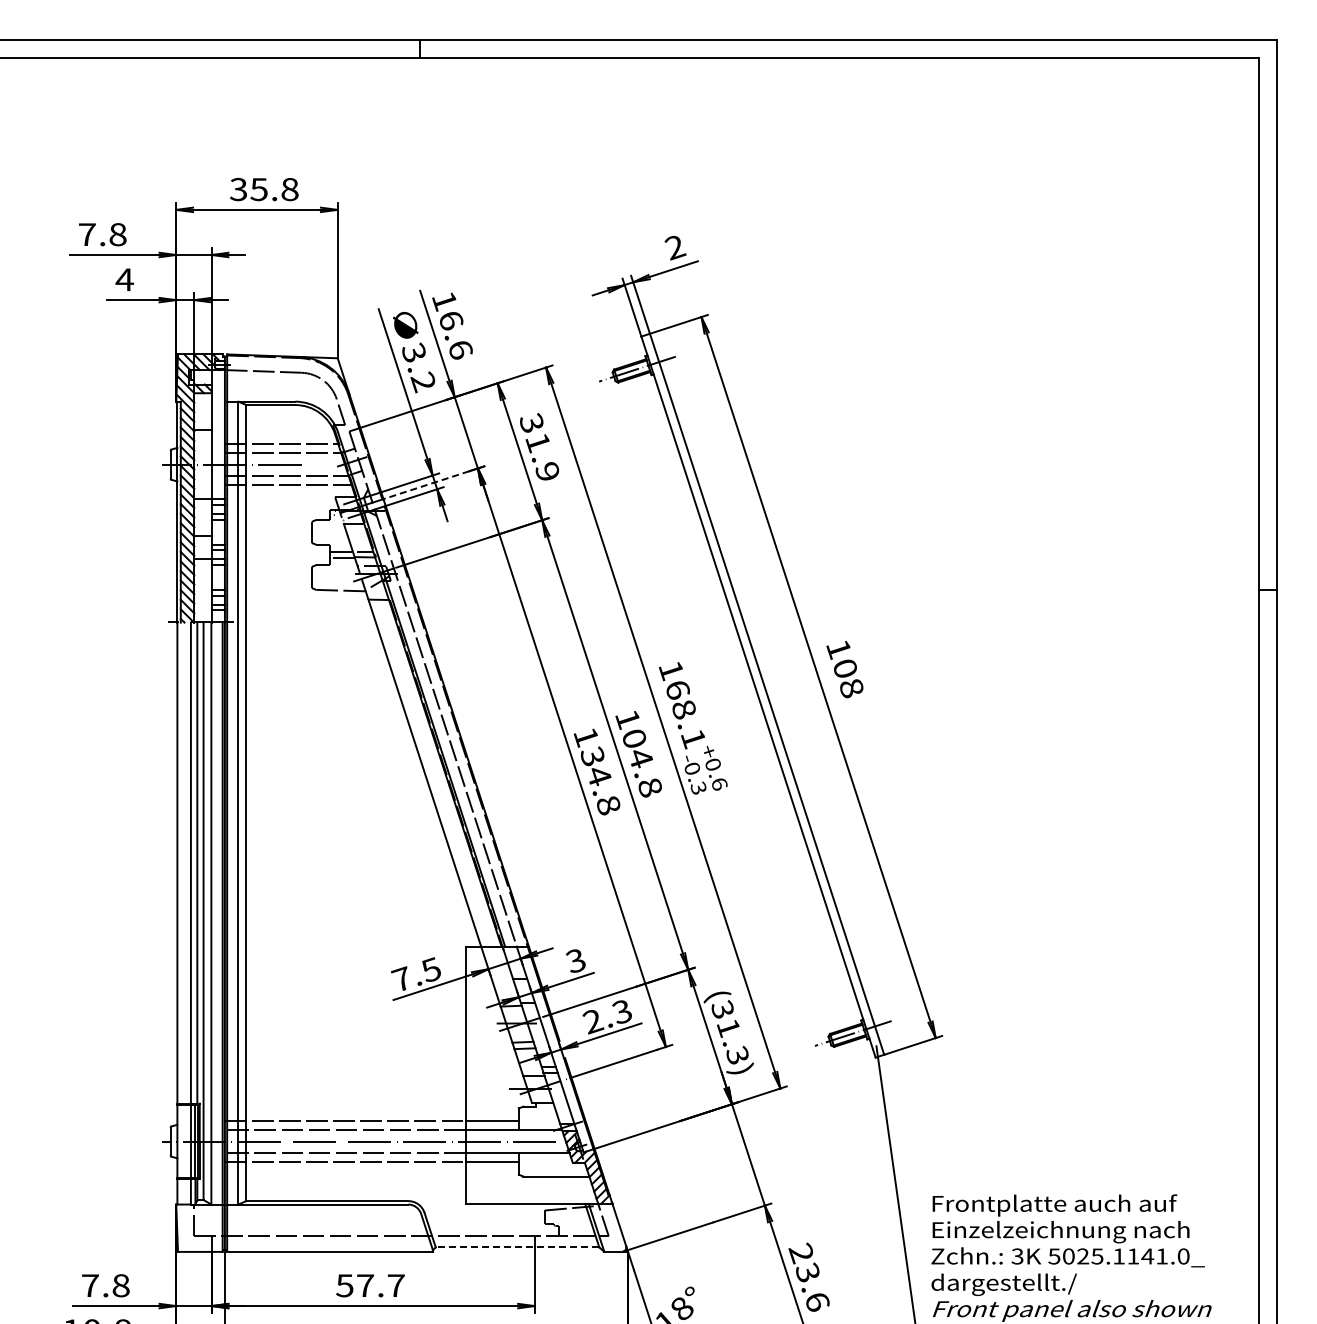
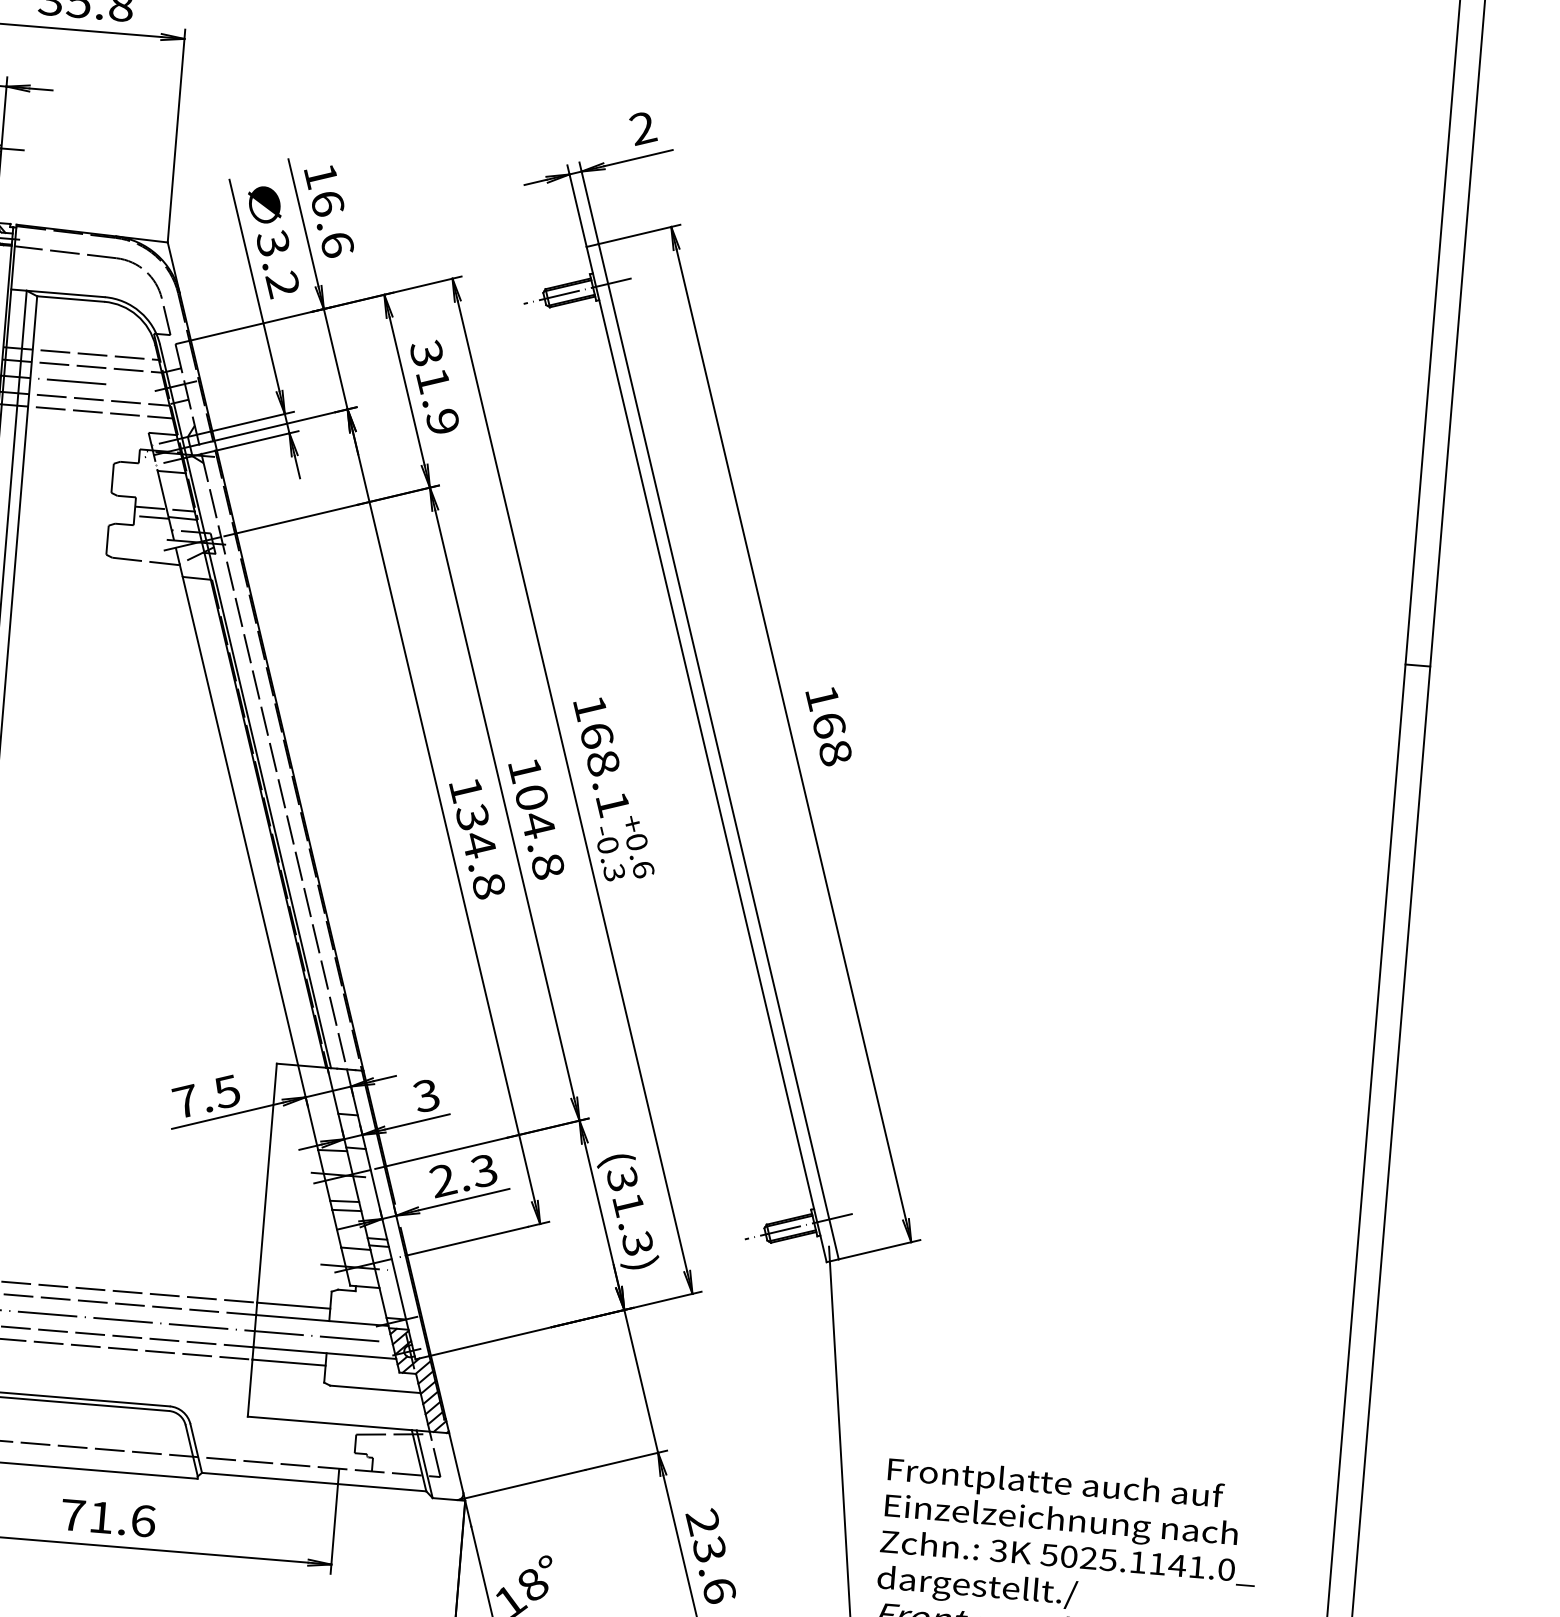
line: (424, 485) -> (272, 426), dashed -> solid
text: (845, 668) -> (829, 725), 108 -> 168
line: (517, 1247) -> (314, 1482), dashed -> solid
text: (370, 1285) -> (108, 1517), 57.7 -> 71.6

